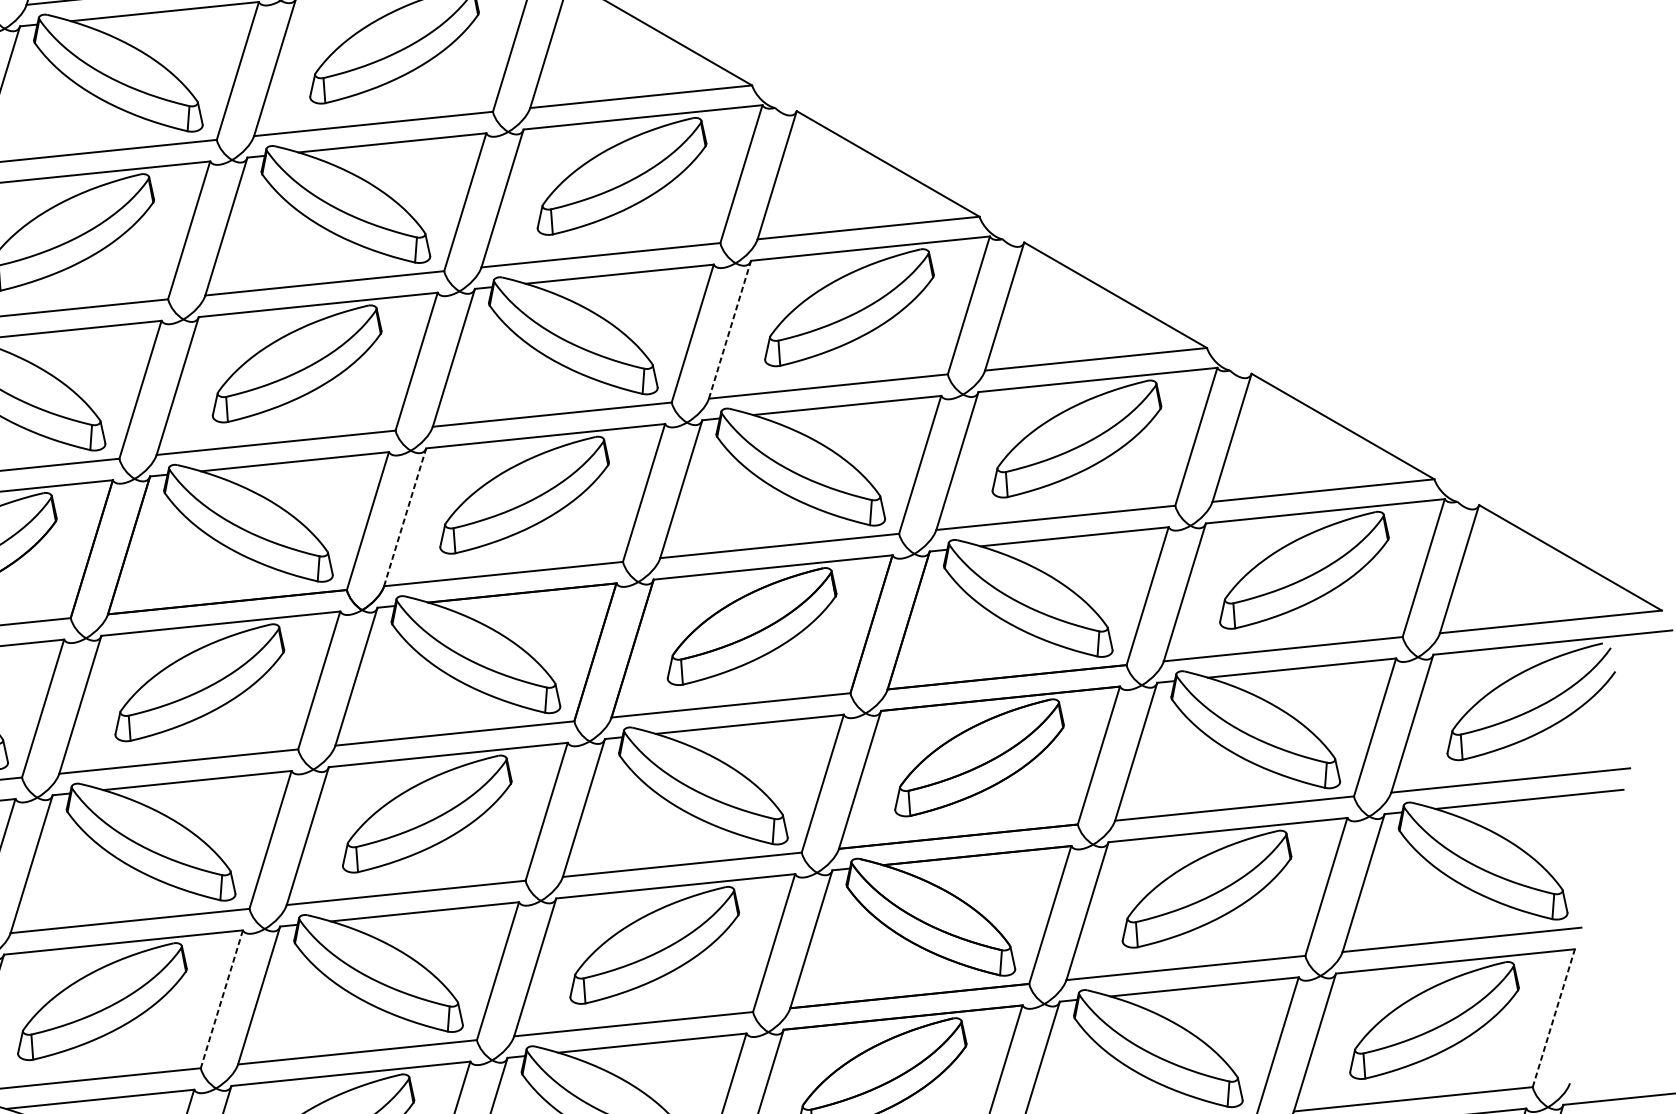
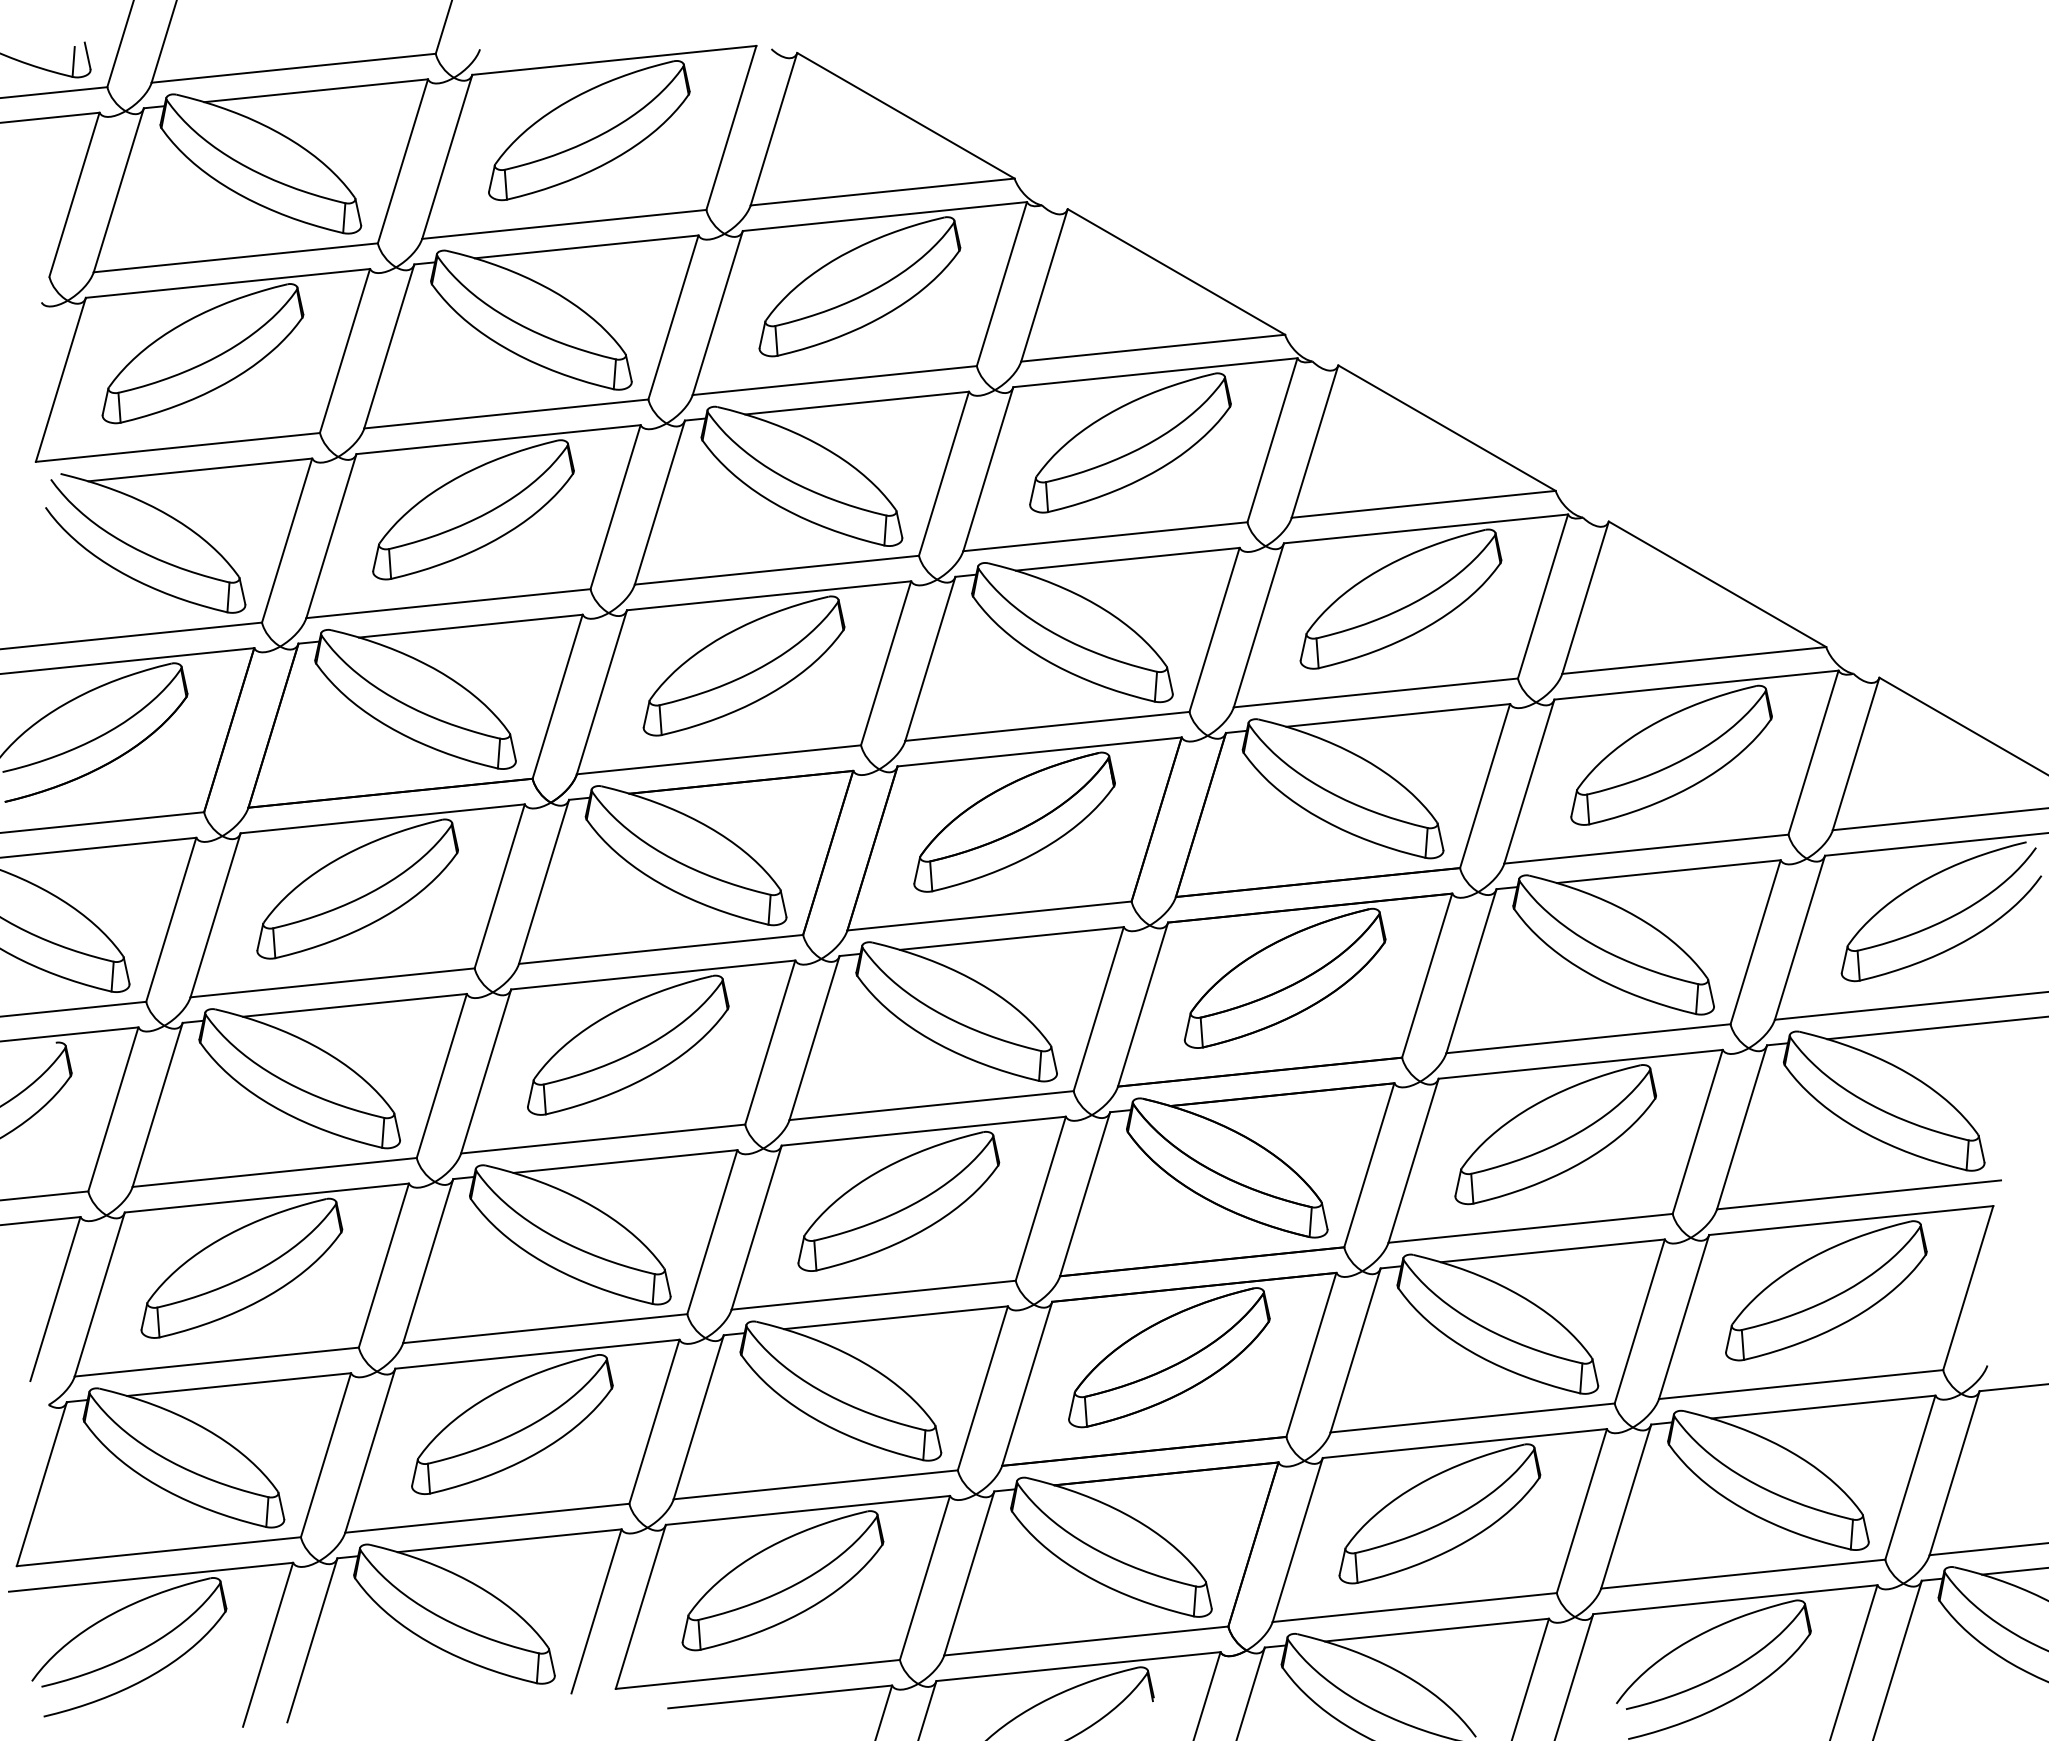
line: (730, 330) -> (988, 469), dashed -> solid
line: (404, 517) -> (601, 692), dashed -> solid
line: (221, 999) -> (383, 1265), dashed -> solid
line: (1554, 1018) -> (1968, 1288), dashed -> solid

